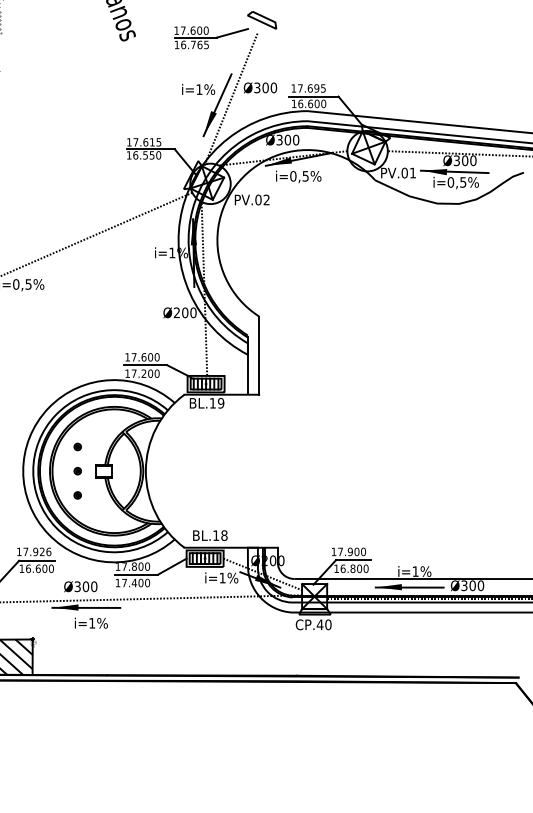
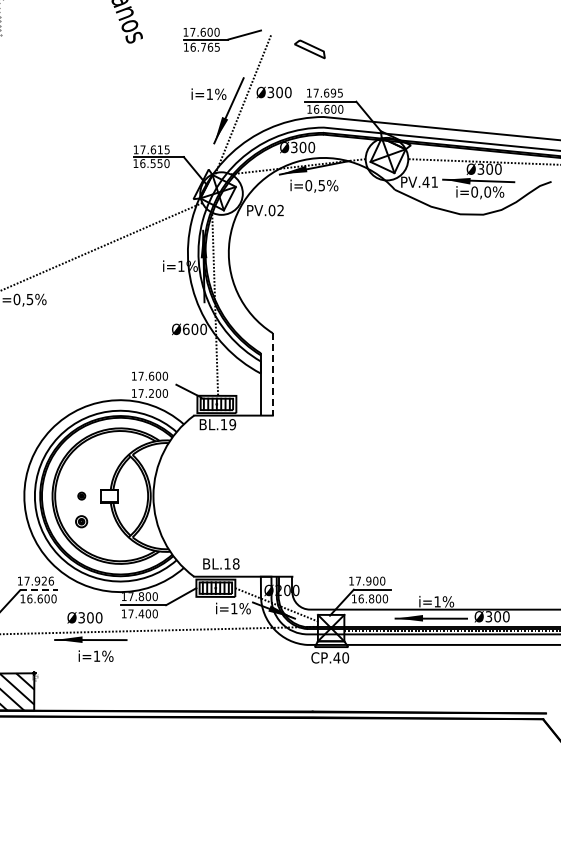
part: (261, 20) -> (309, 49), moved
text: (404, 172) -> (425, 181), PV.01 -> PV.41
text: (463, 181) -> (487, 191), i=0,5%%% -> i=0,0%%%
text: (176, 312) -> (185, 329), Ø200 -> Ø600
line: (258, 355) -> (272, 374), solid -> dashed
line: (145, 365) -> (153, 384), removed
part: (77, 446) -> (81, 470), removed
part: (77, 495) -> (81, 521), size x1.6
line: (37, 560) -> (39, 590), solid -> dashed

